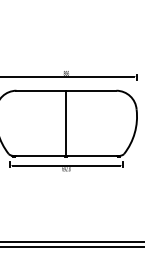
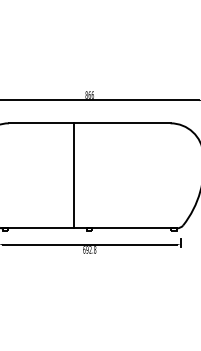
line: (66, 122) -> (73, 174), moved

